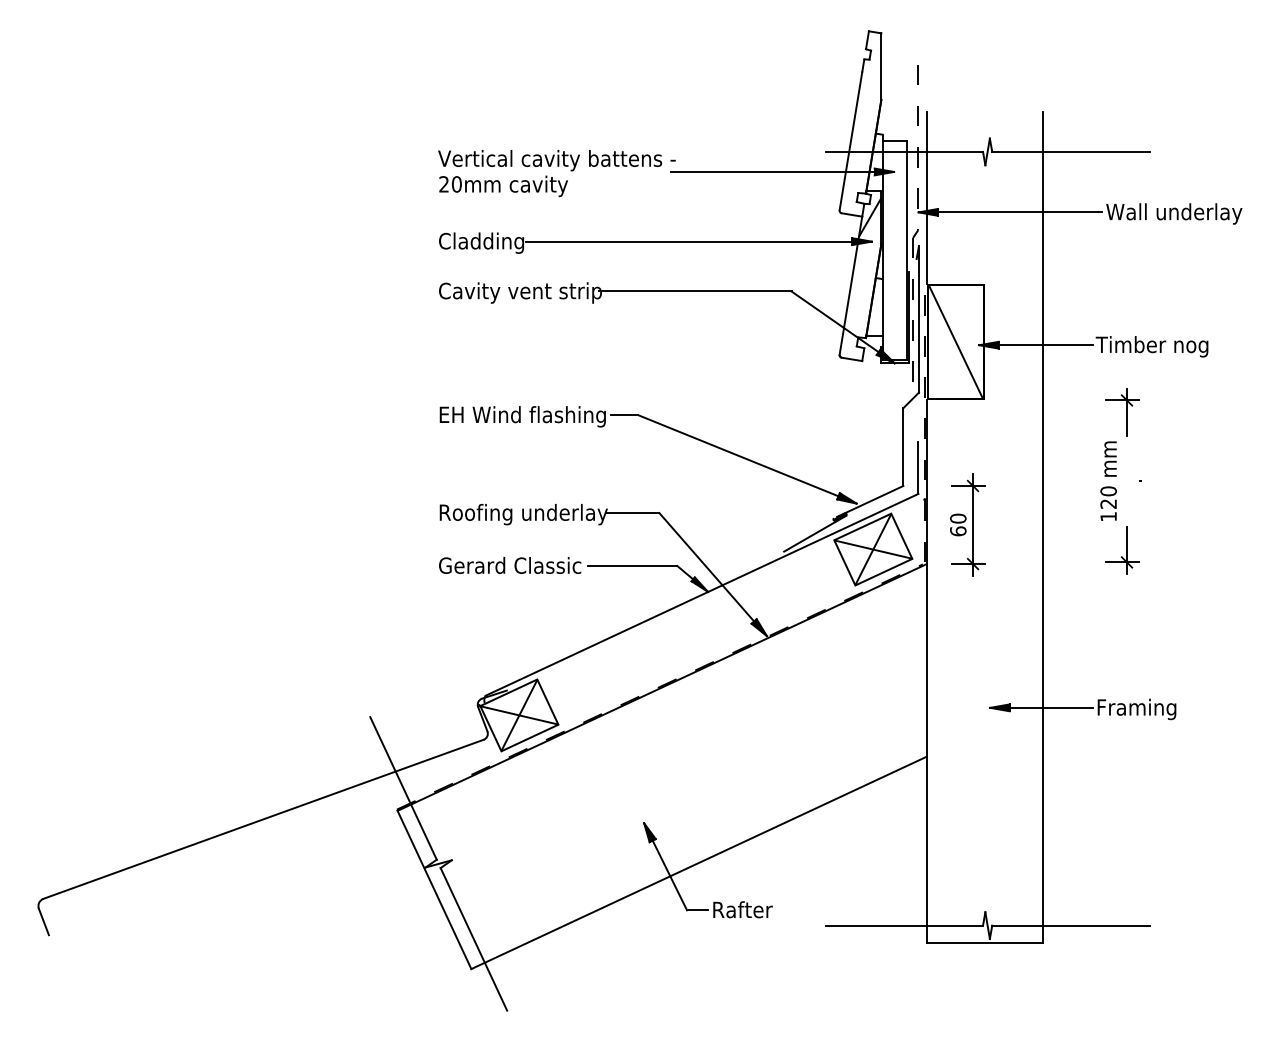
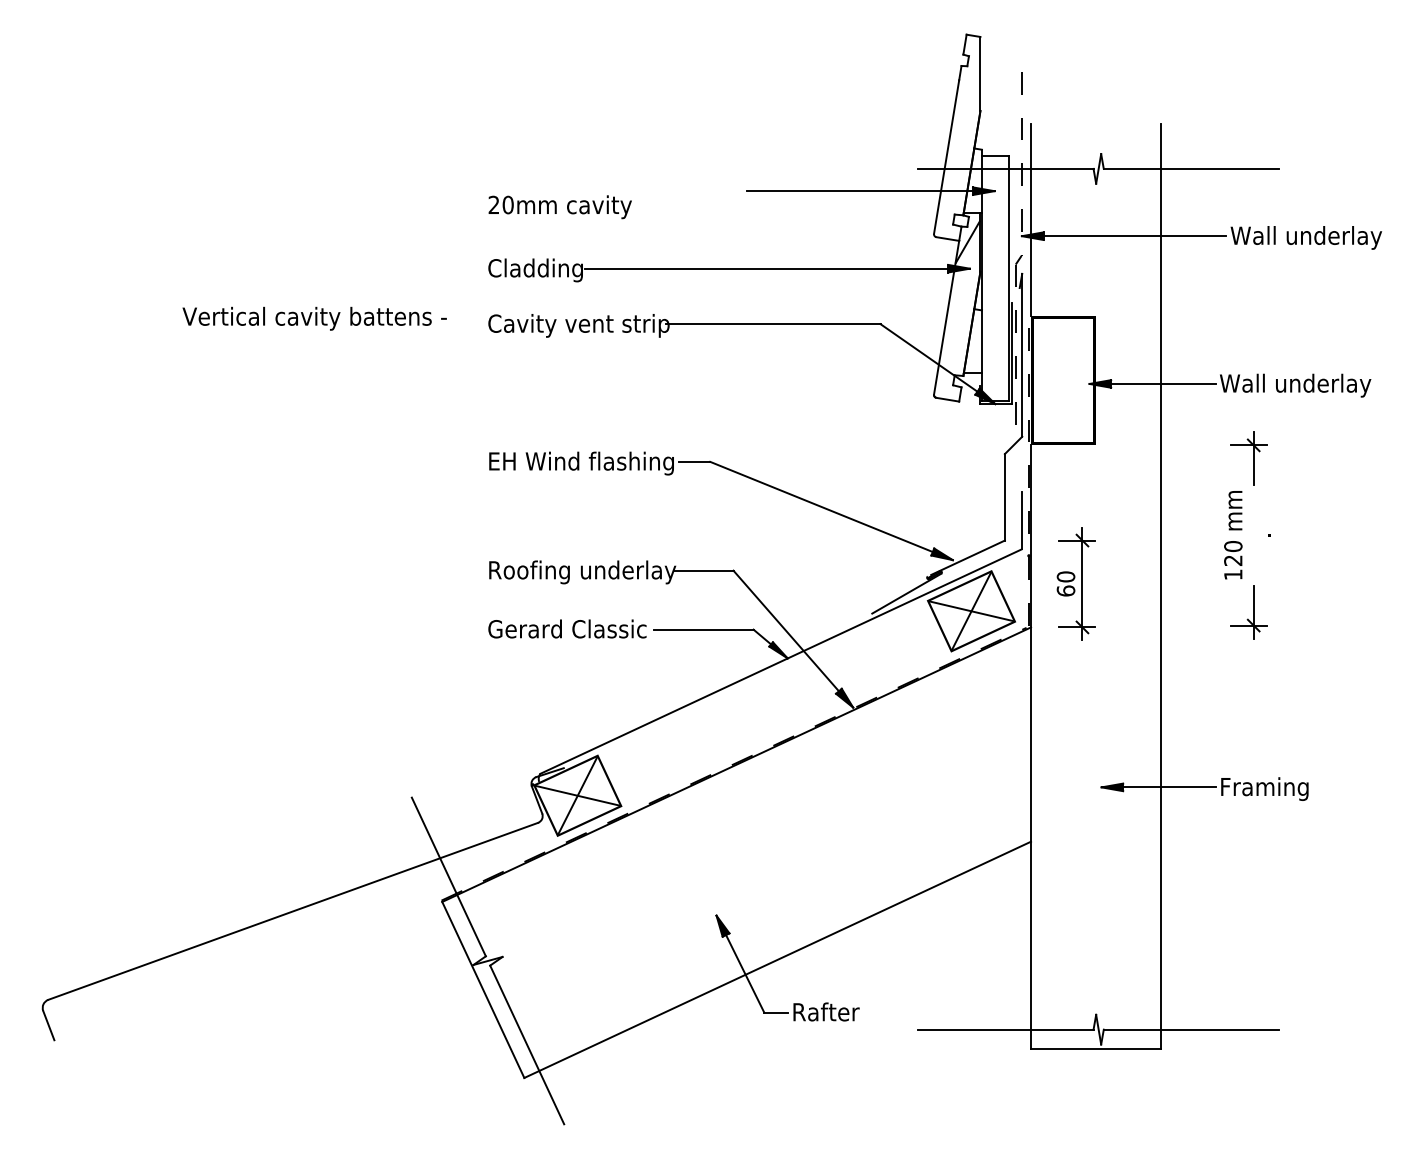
text: (556, 160) -> (314, 318), moved
line: (955, 341) -> (1062, 379), removed
text: (1163, 346) -> (1294, 385), Timber nog -> Wall underlay

